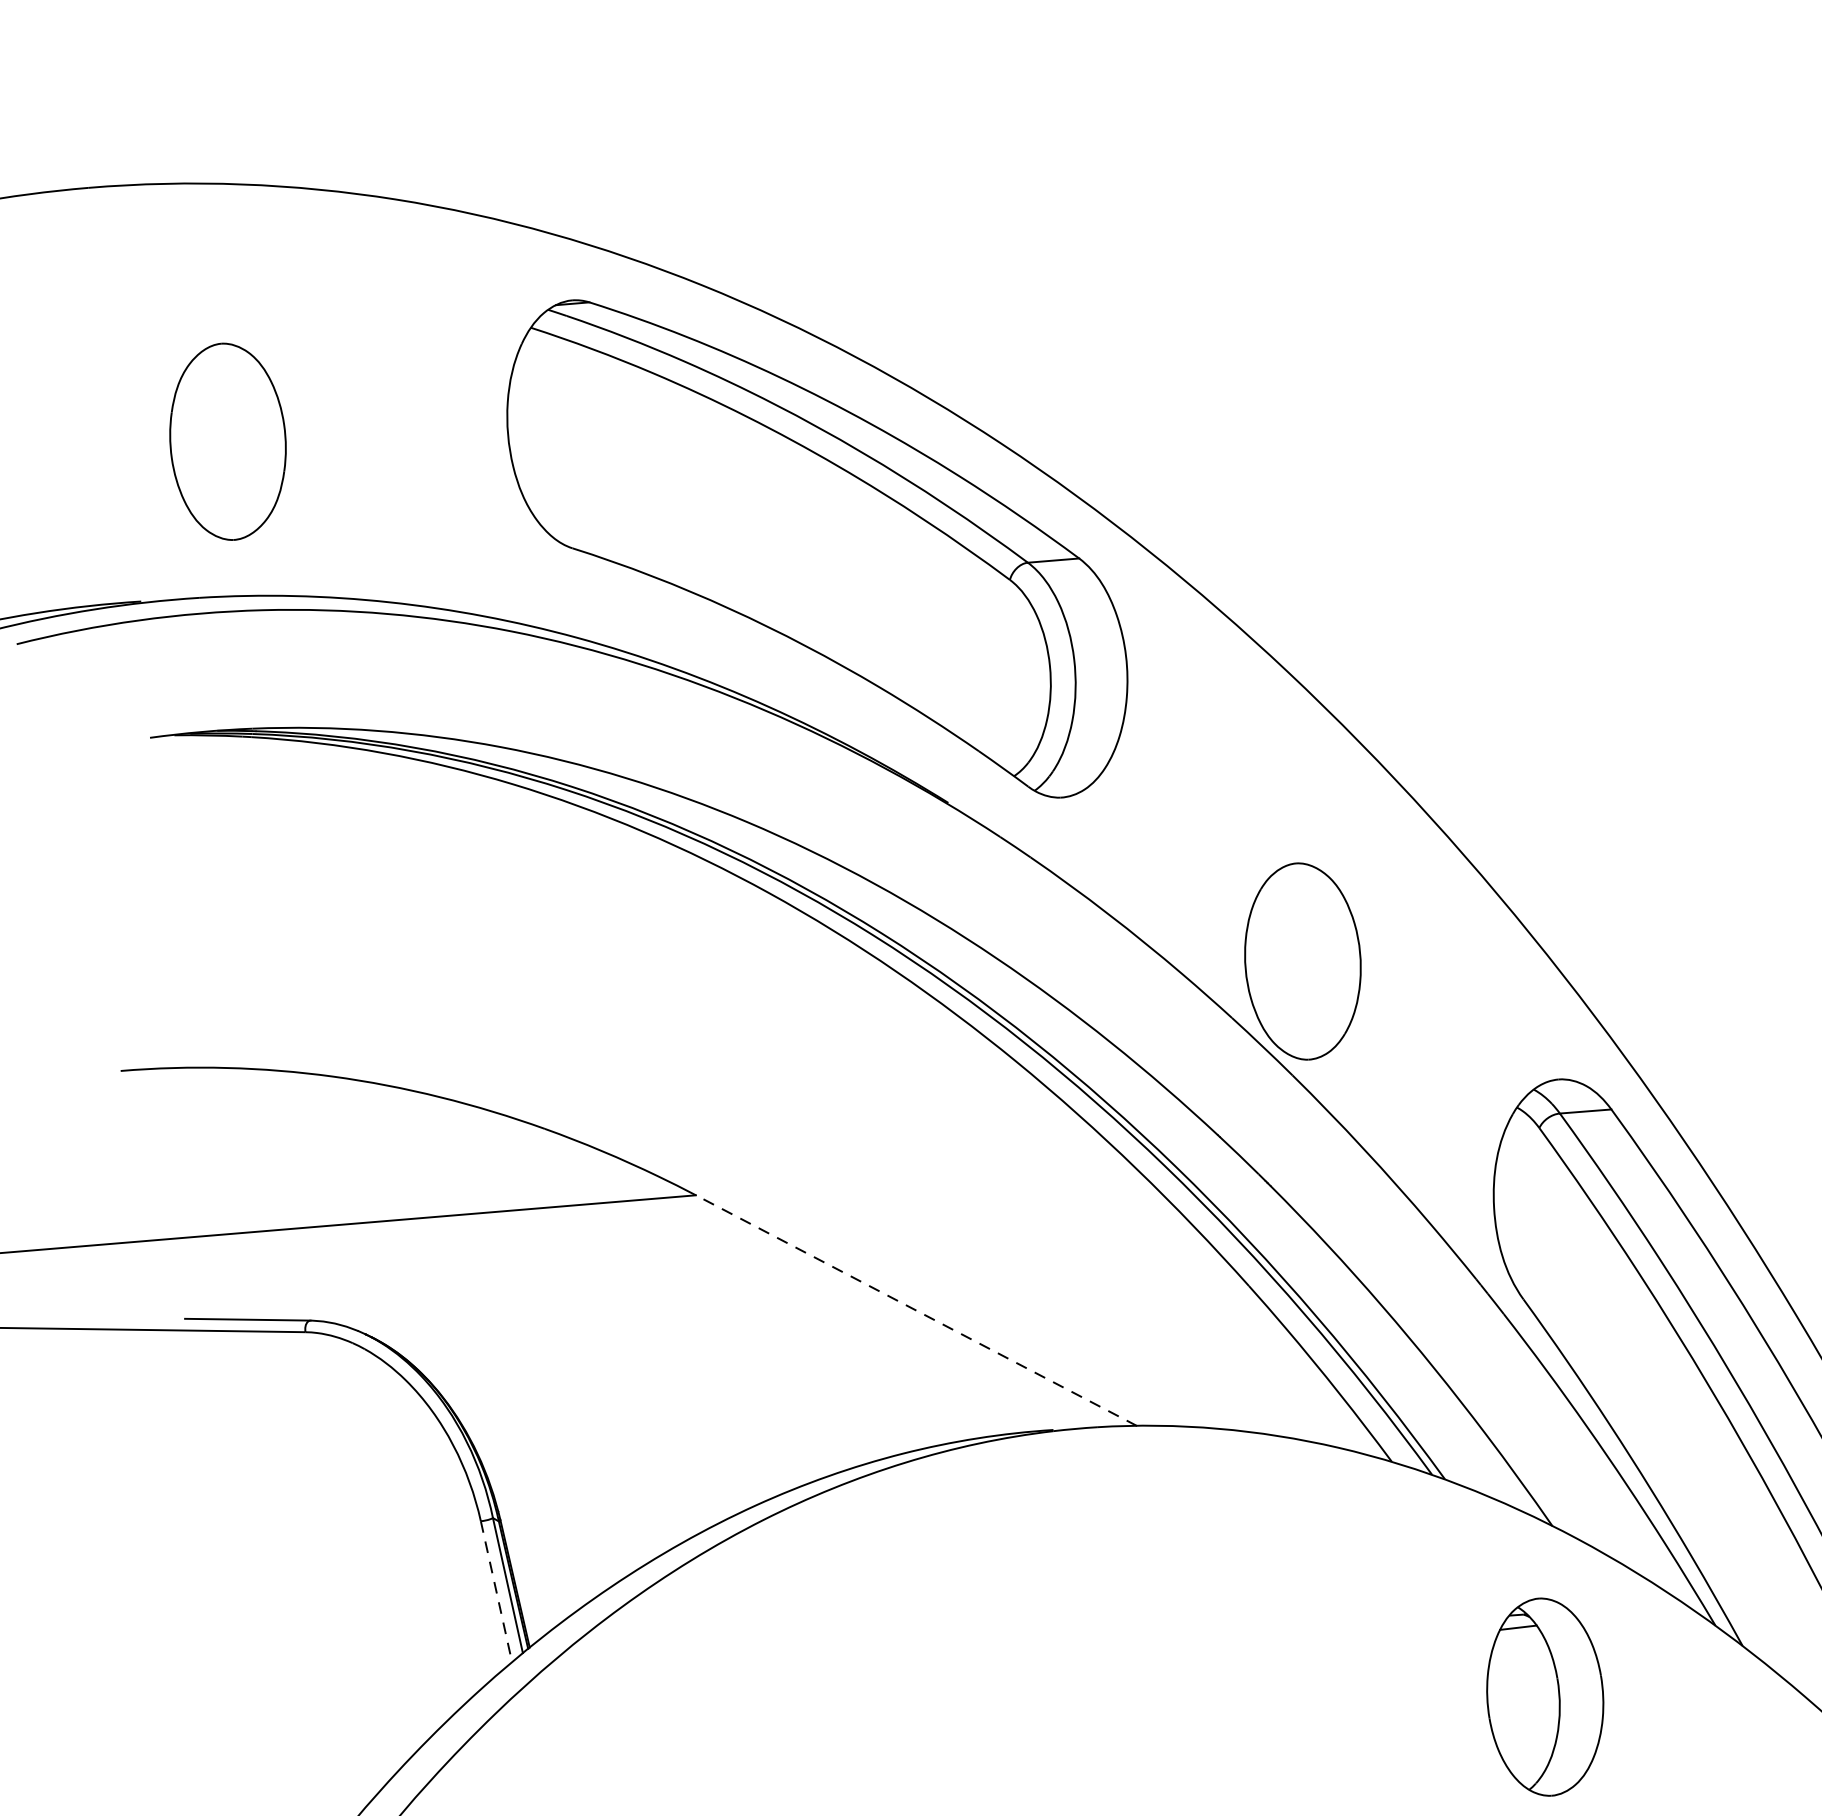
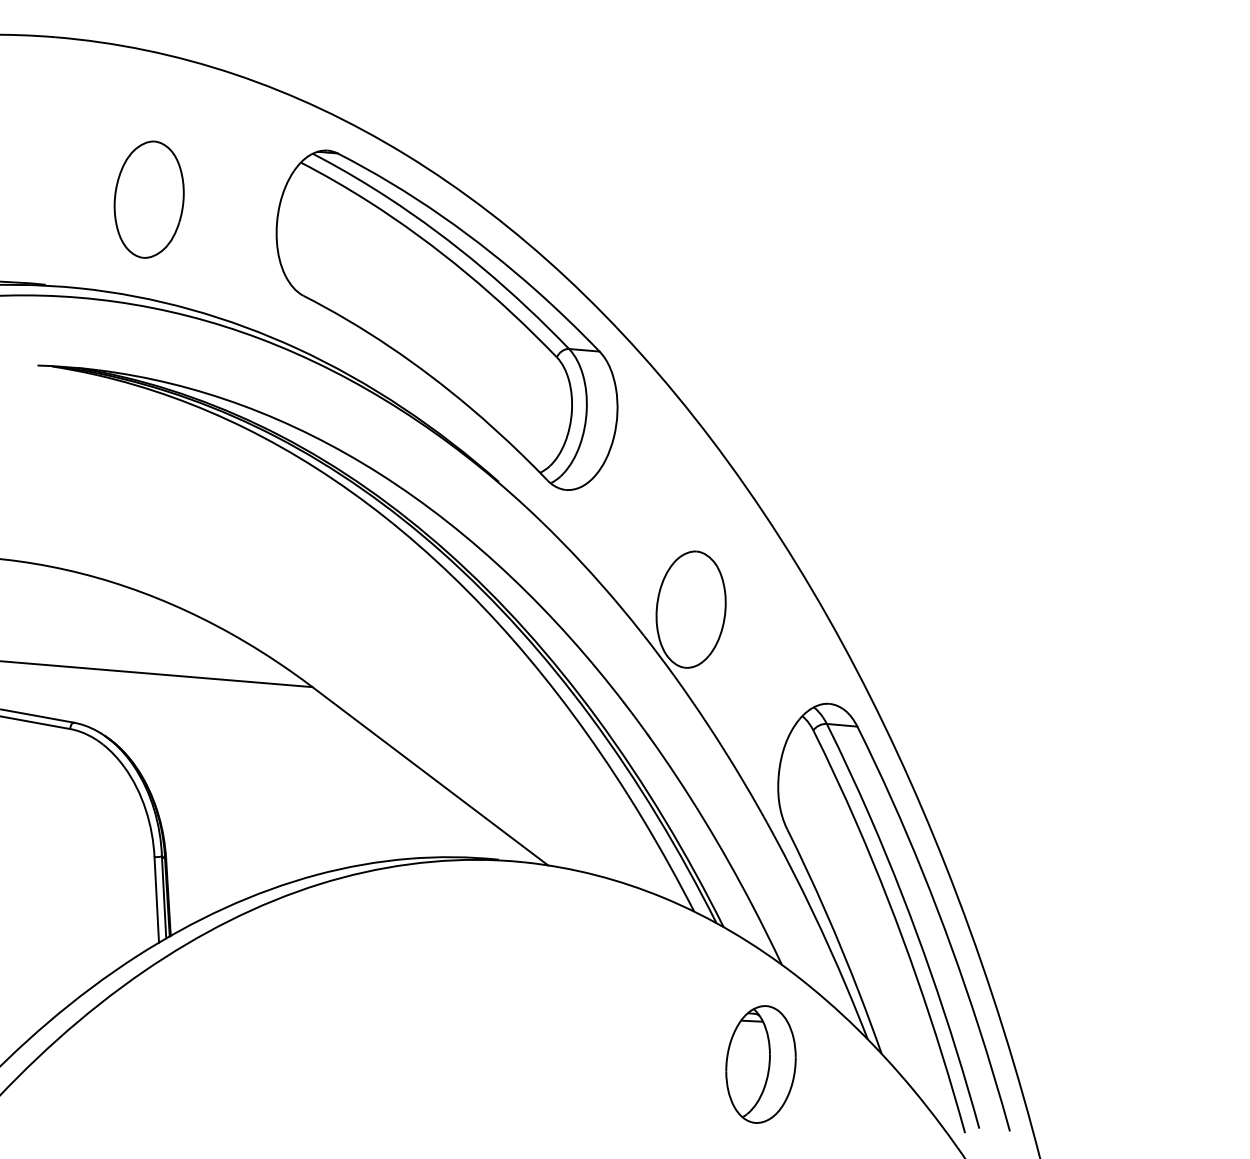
part: (226, 441) -> (148, 199), moved
line: (916, 1310) -> (430, 776), dashed -> solid
line: (495, 1591) -> (156, 899), dashed -> solid

